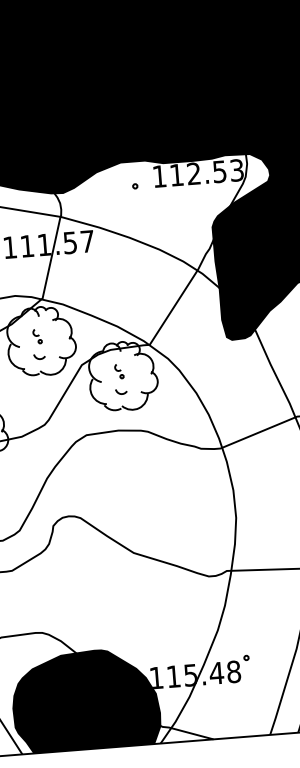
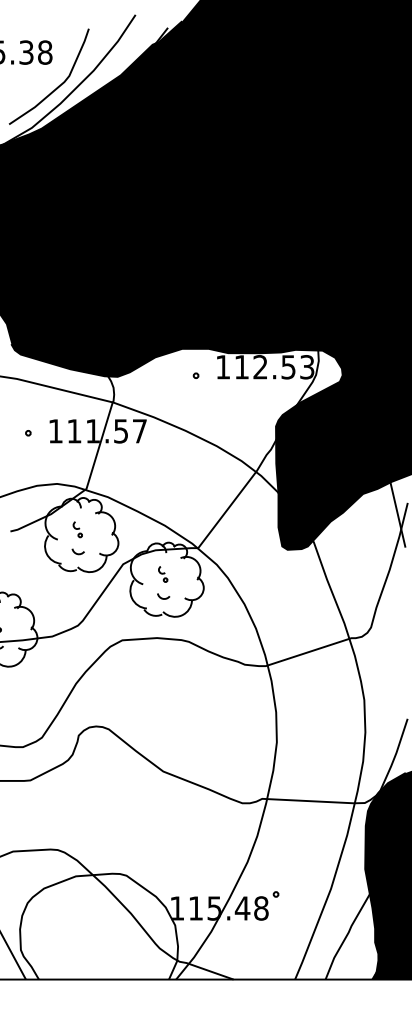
fill: (86, 700) -> (99, 926), removed

